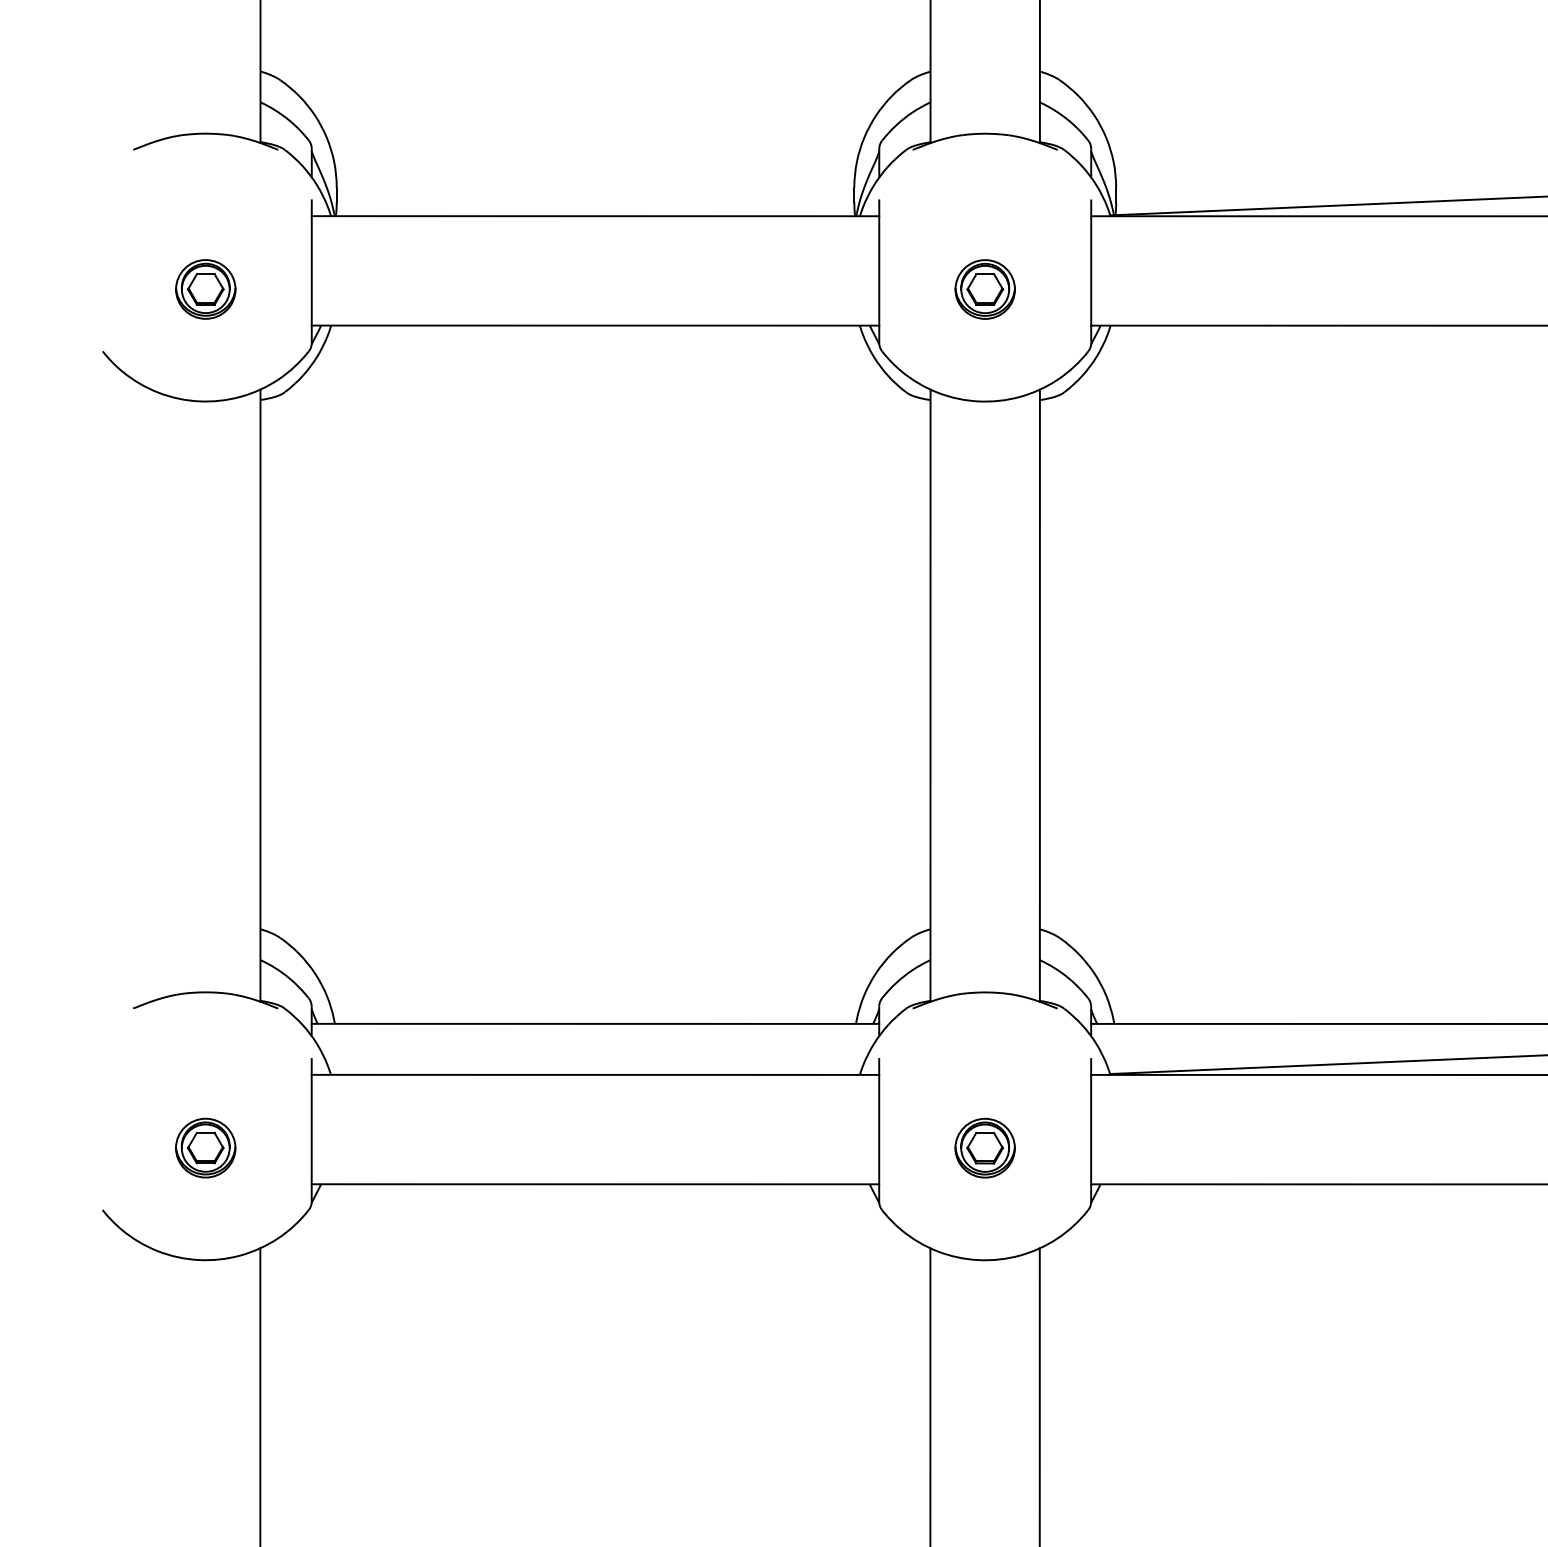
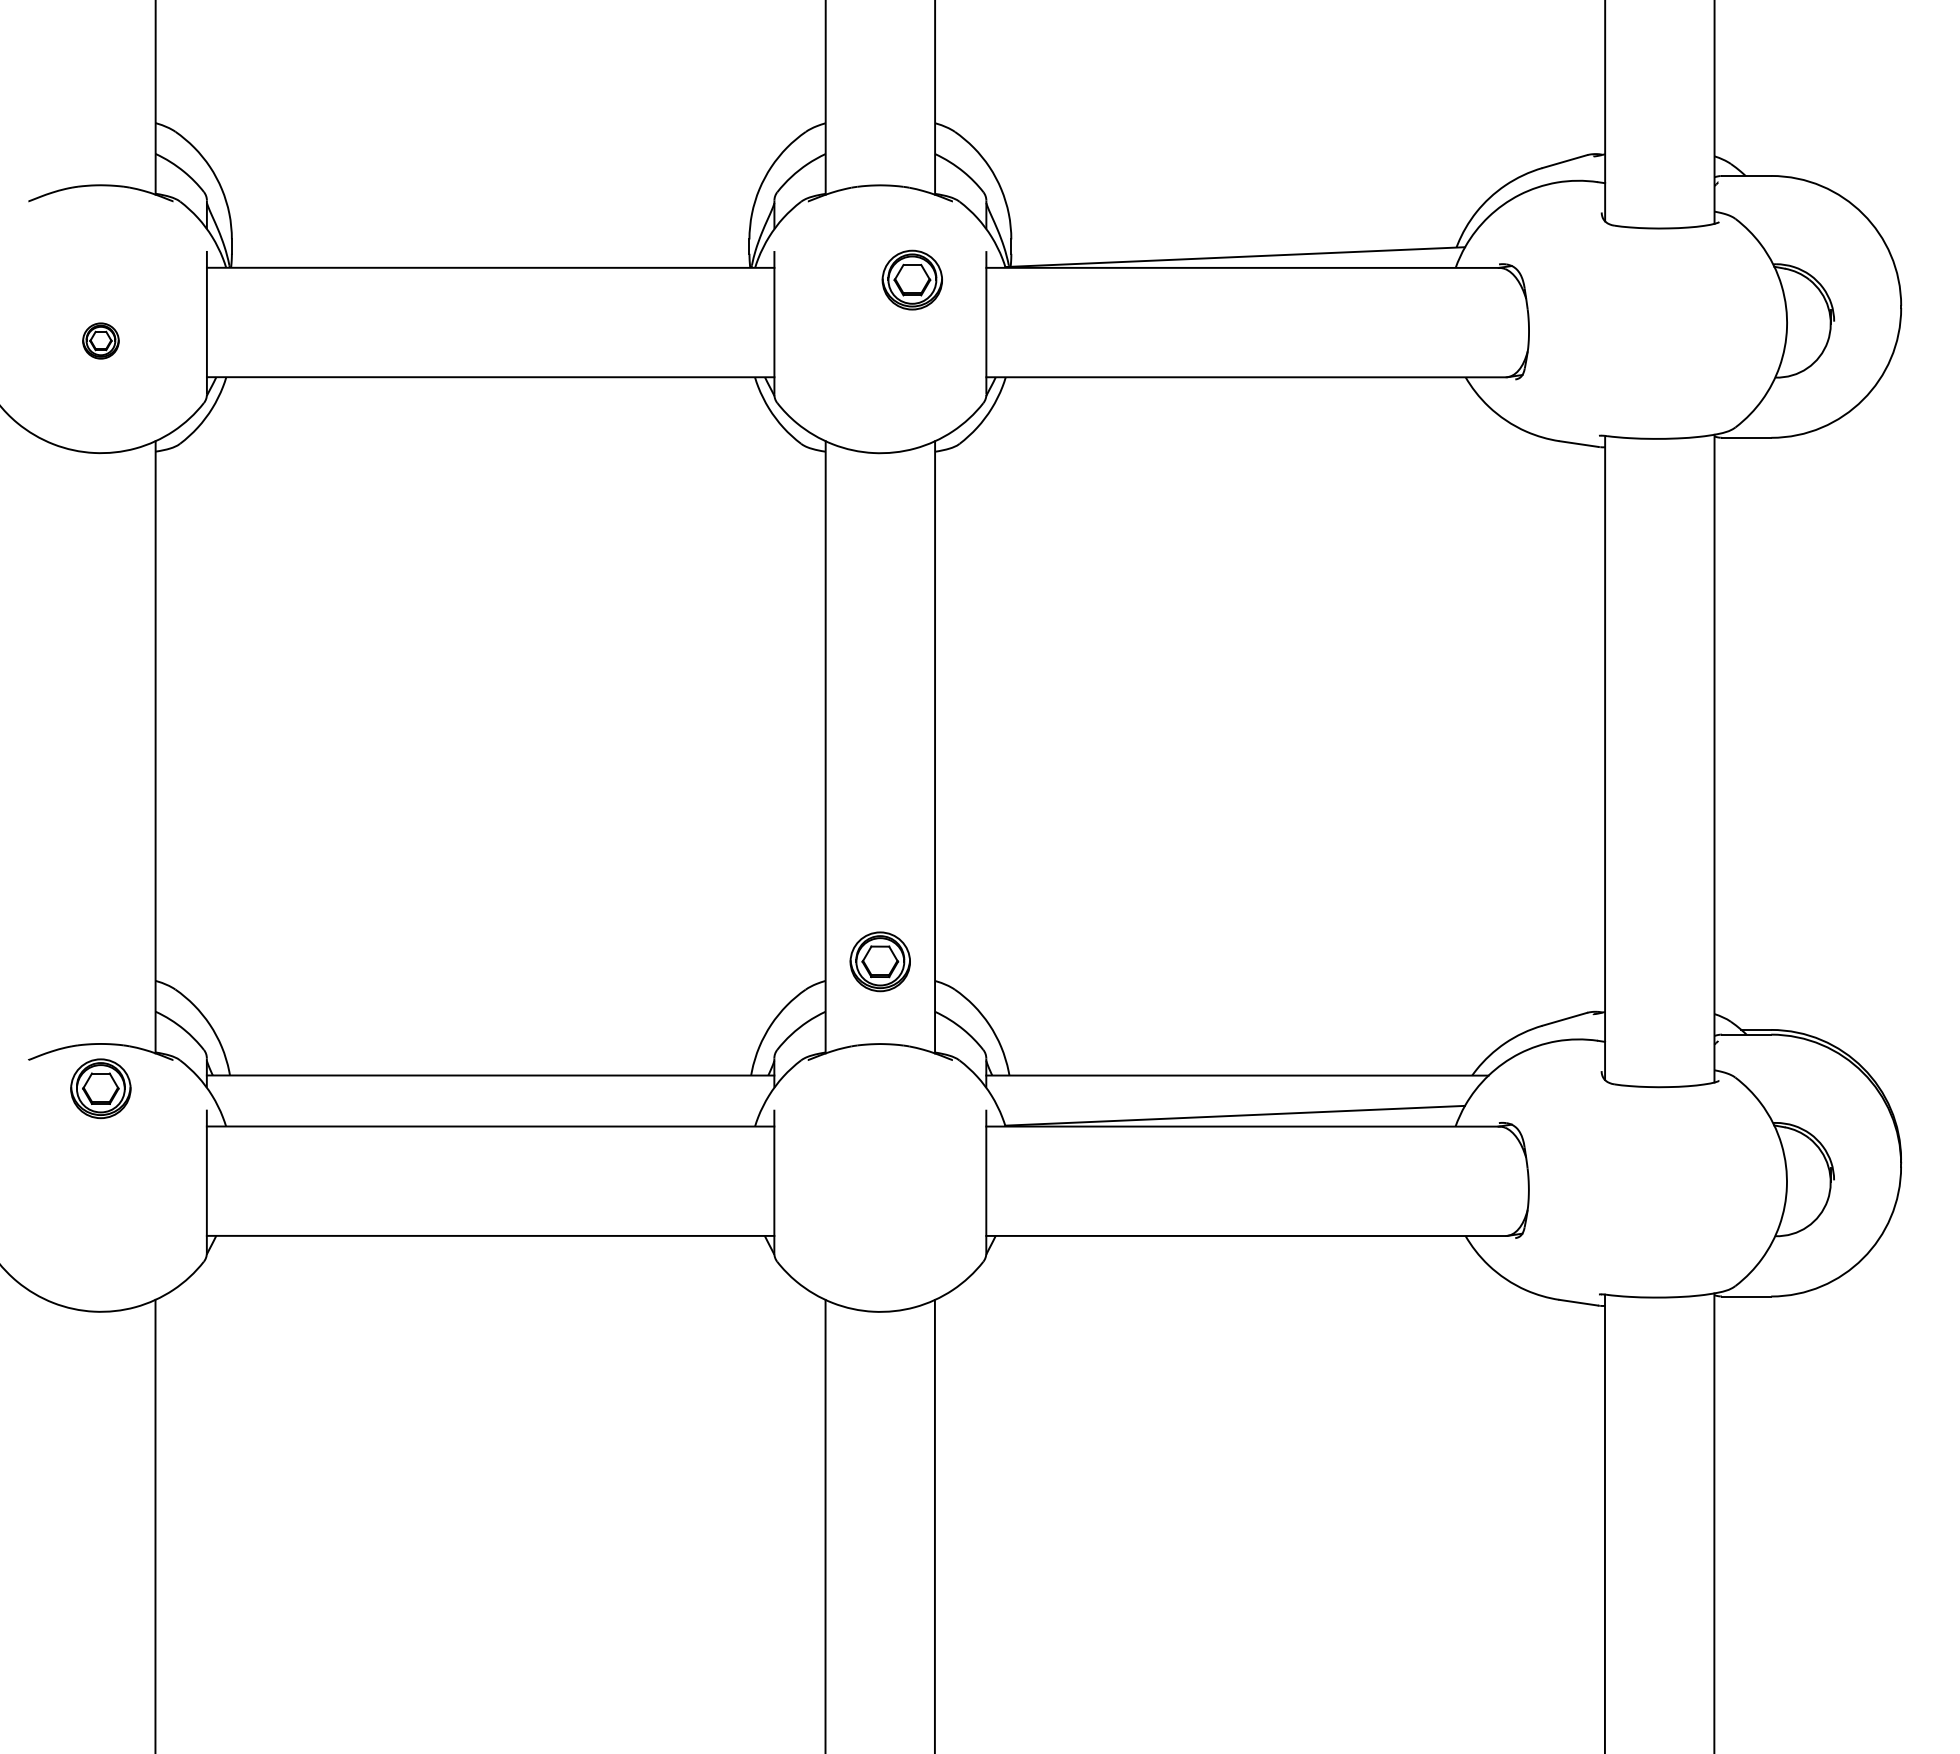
part: (205, 288) -> (100, 340), size x0.6
part: (984, 288) -> (911, 279), moved
part: (205, 1147) -> (100, 1088), moved
part: (984, 1147) -> (879, 961), moved

